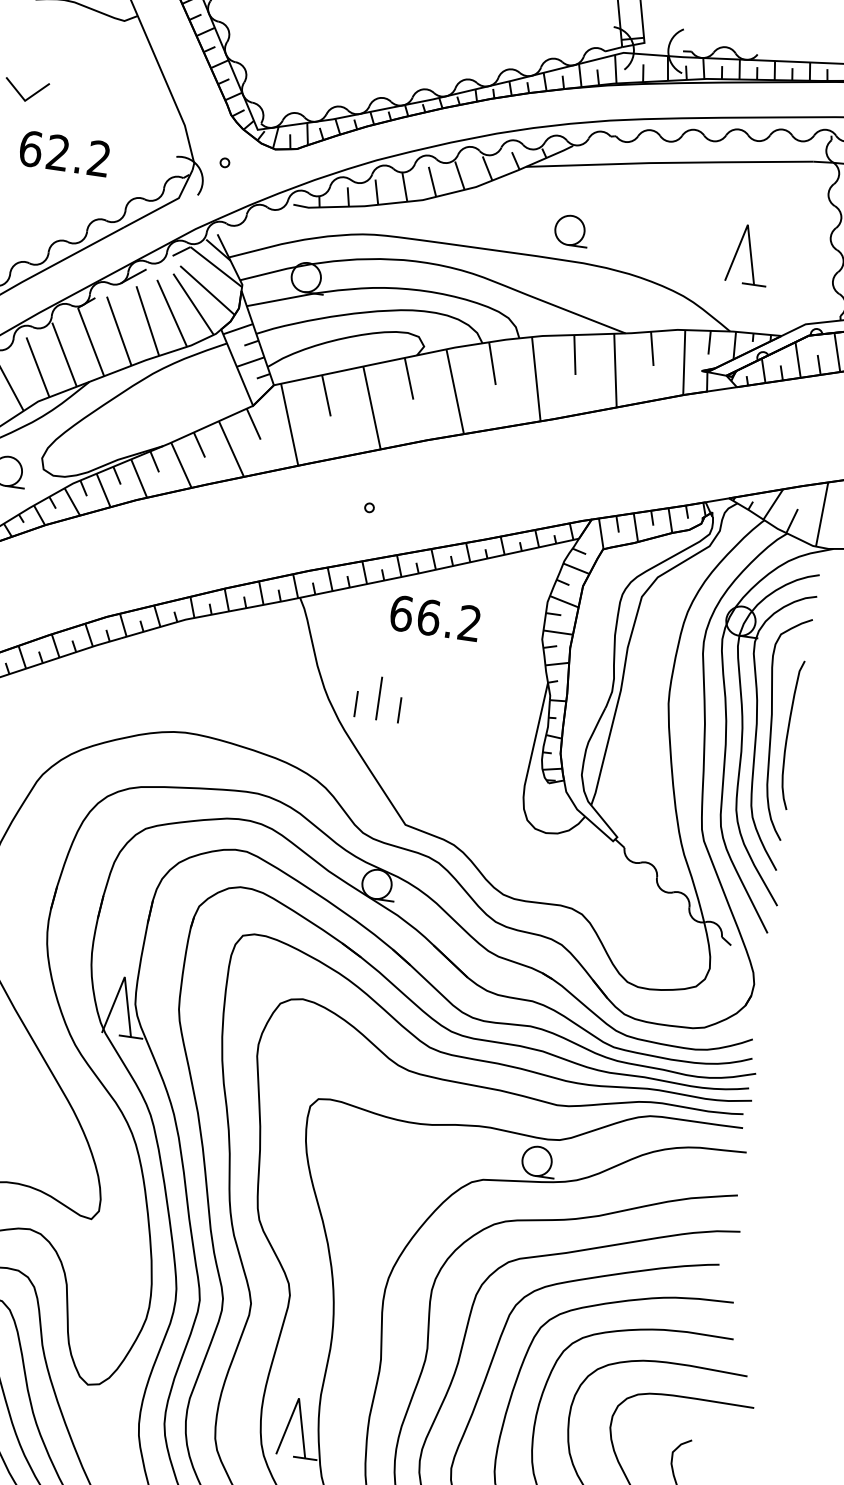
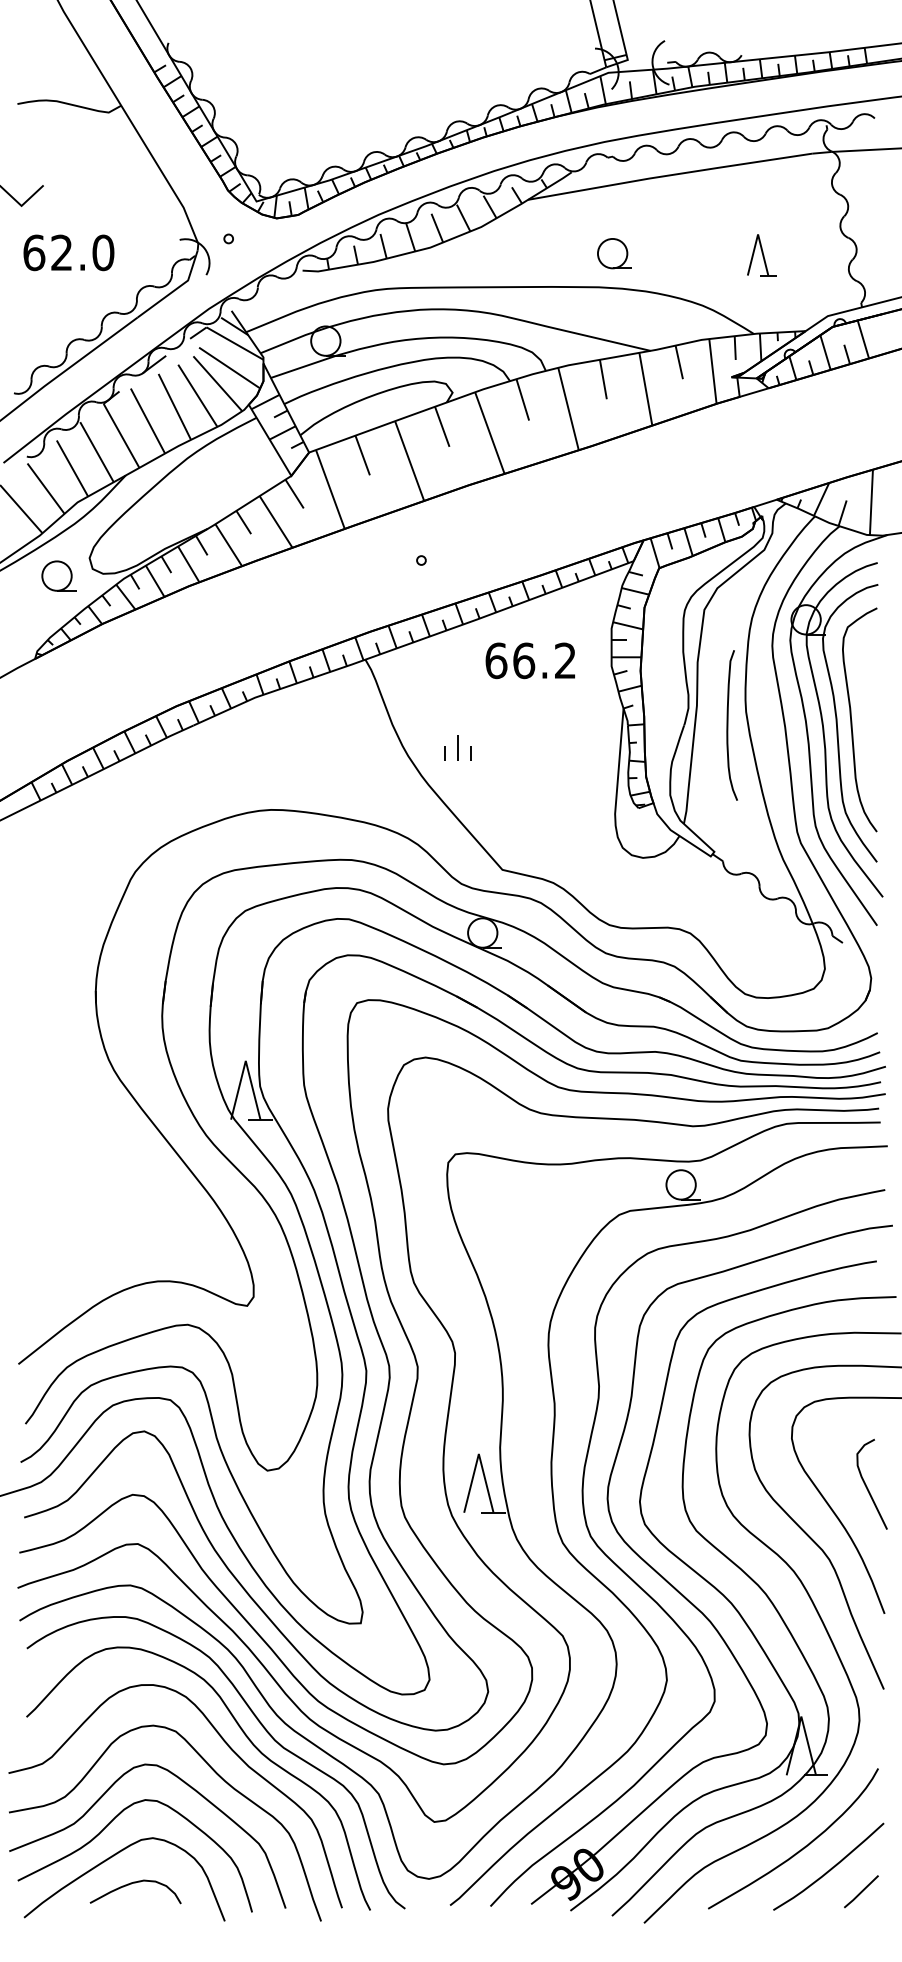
text: (99, 158) -> (103, 252), 62.2 -> 62.0
part: (571, 230) -> (614, 253), moved
part: (748, 254) -> (761, 254), size x0.7
text: (434, 617) -> (529, 660), moved
part: (378, 697) -> (457, 747), size x0.6
curve: (788, 734) -> (728, 725), moved

